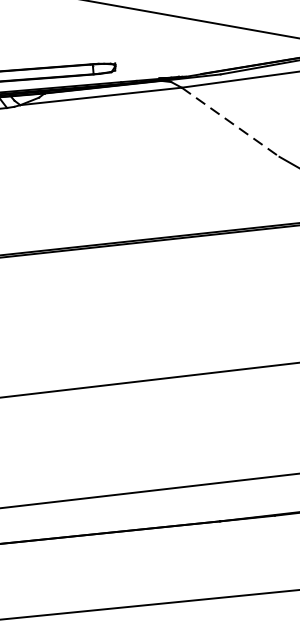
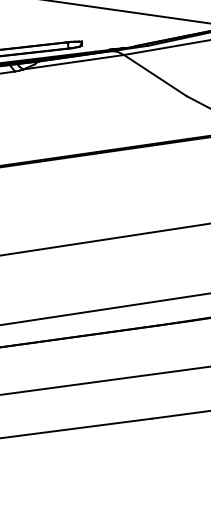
line: (230, 122) -> (155, 75), dashed -> solid

